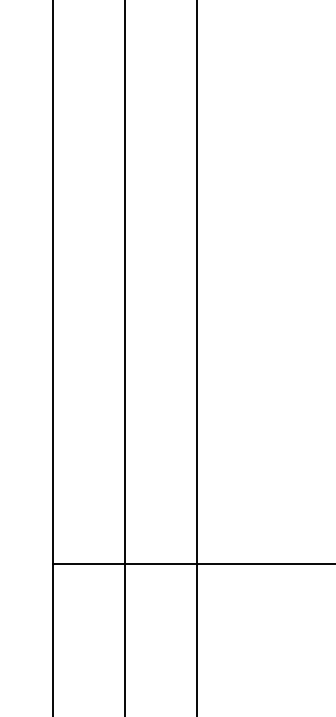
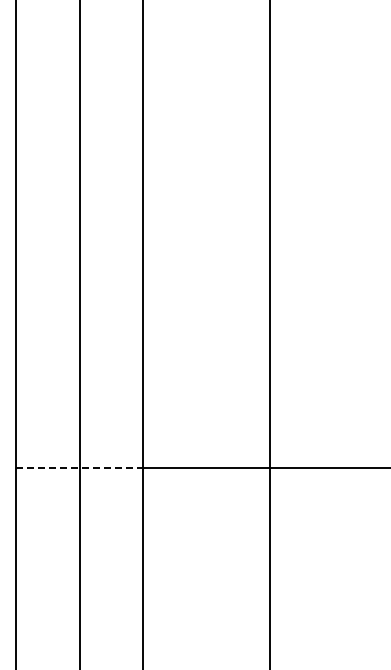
line: (125, 564) -> (80, 468), solid -> dashed

